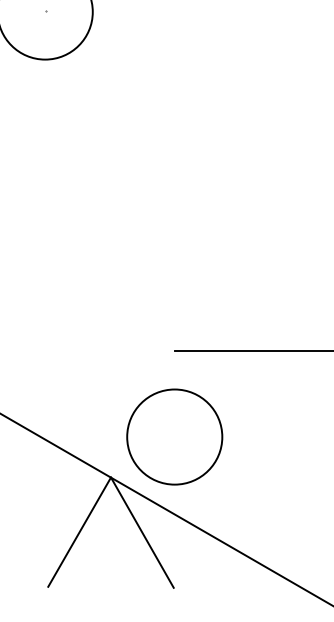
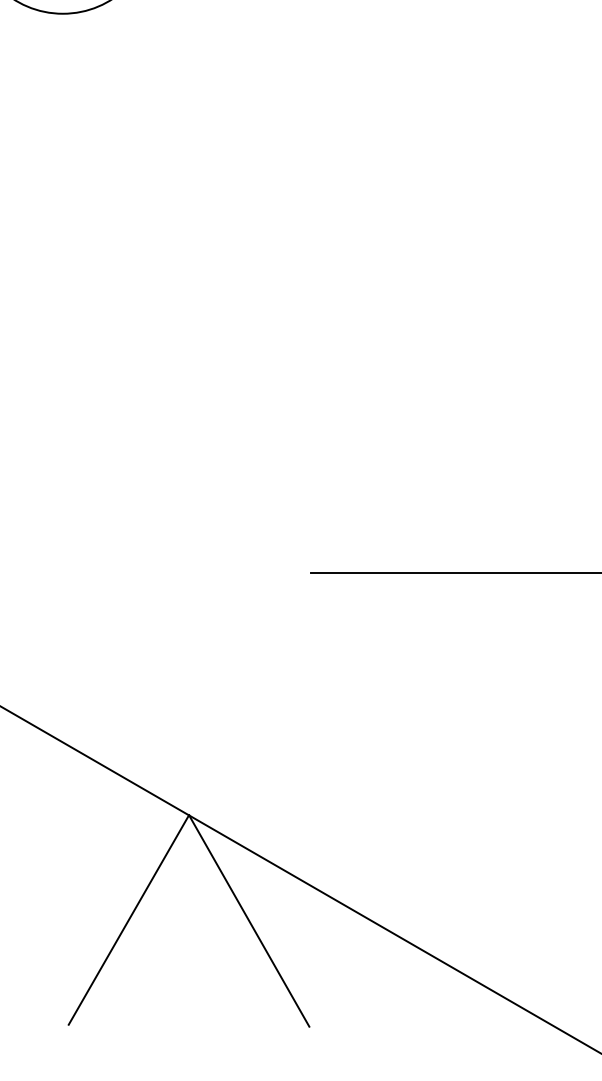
circle: (174, 436) -> (310, 736), removed

